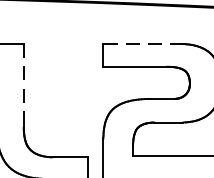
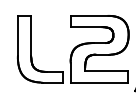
line: (141, 43) -> (89, 15), dashed -> solid
line: (24, 85) -> (31, 36), dashed -> solid

